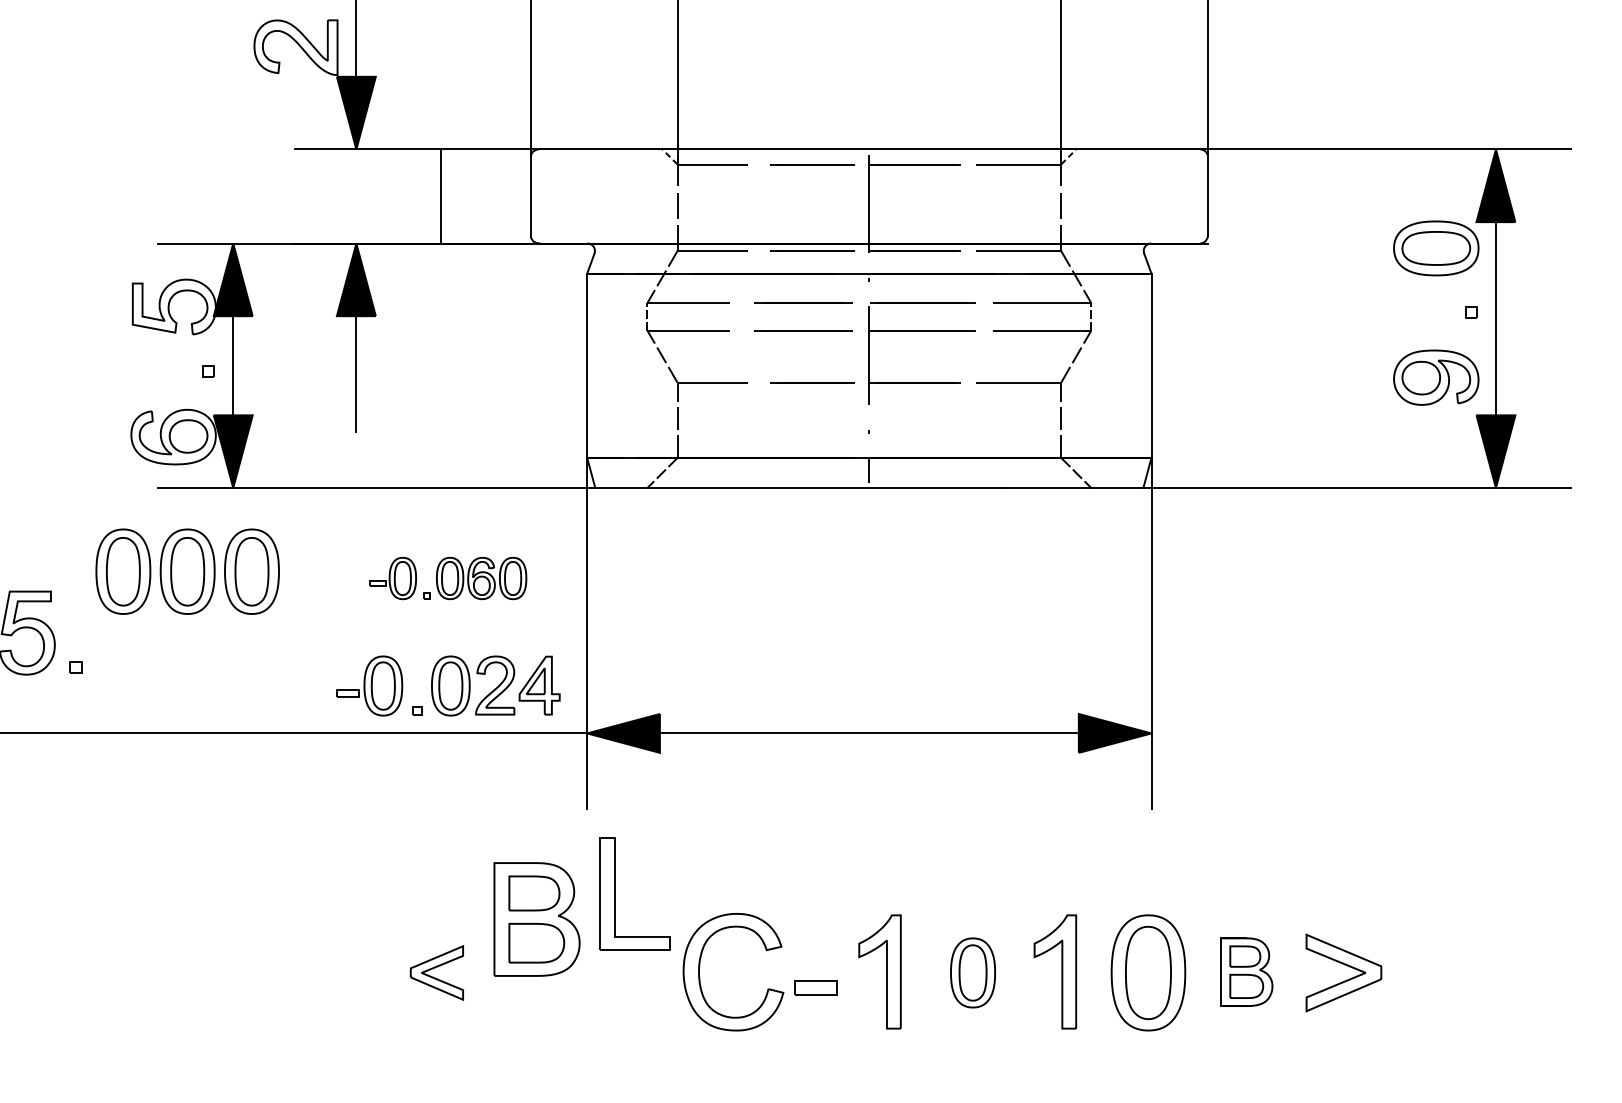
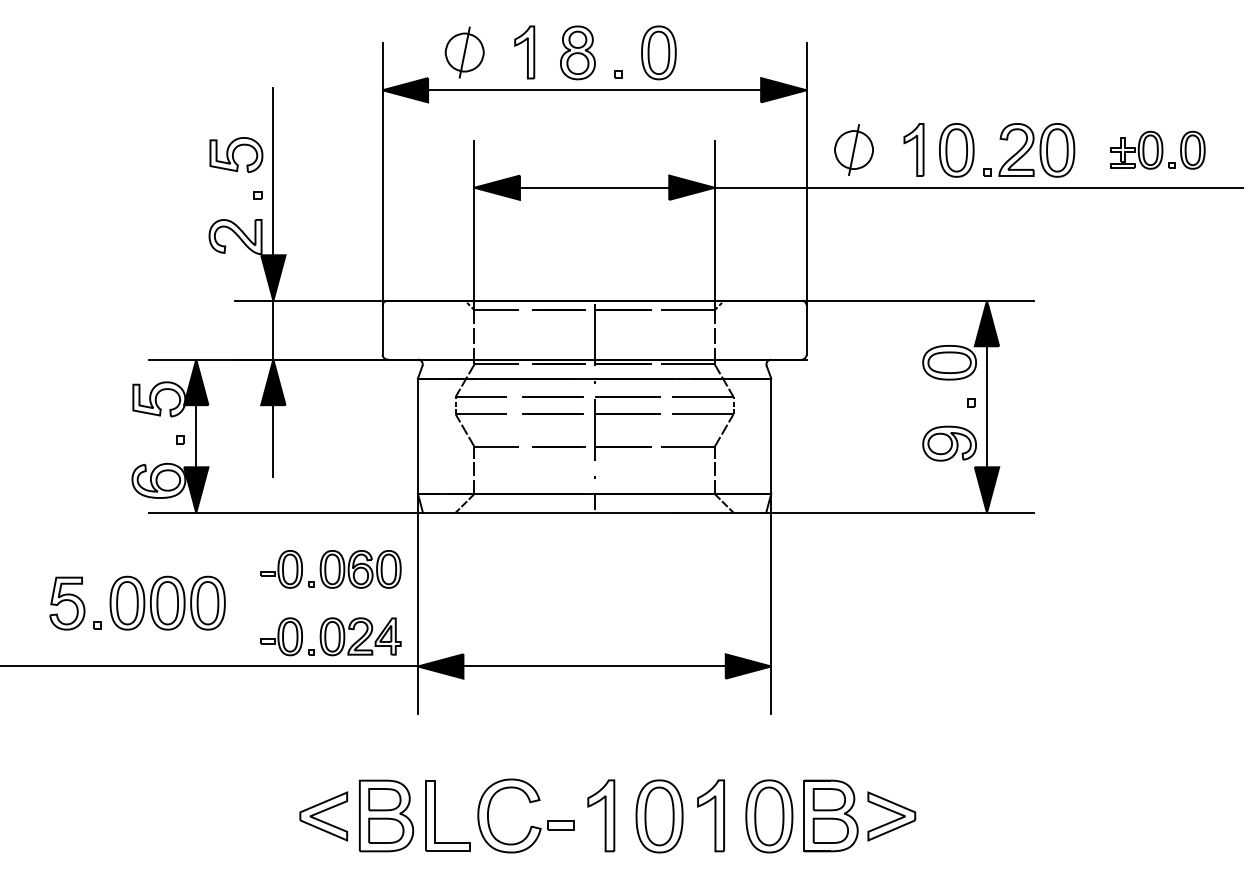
line: (441, 195) -> (273, 329), moved
part: (187, 570) -> (167, 602), moved
part: (447, 578) -> (330, 569), size x1.43
part: (615, 893) -> (435, 815), moved
part: (537, 918) -> (386, 815), moved
part: (1246, 971) -> (830, 815), size x1.67
part: (436, 973) -> (323, 816), size x1.43
part: (972, 973) -> (659, 816), size x1.67

